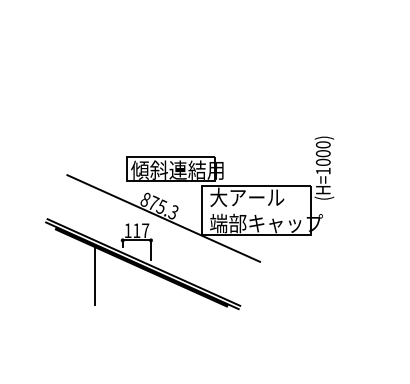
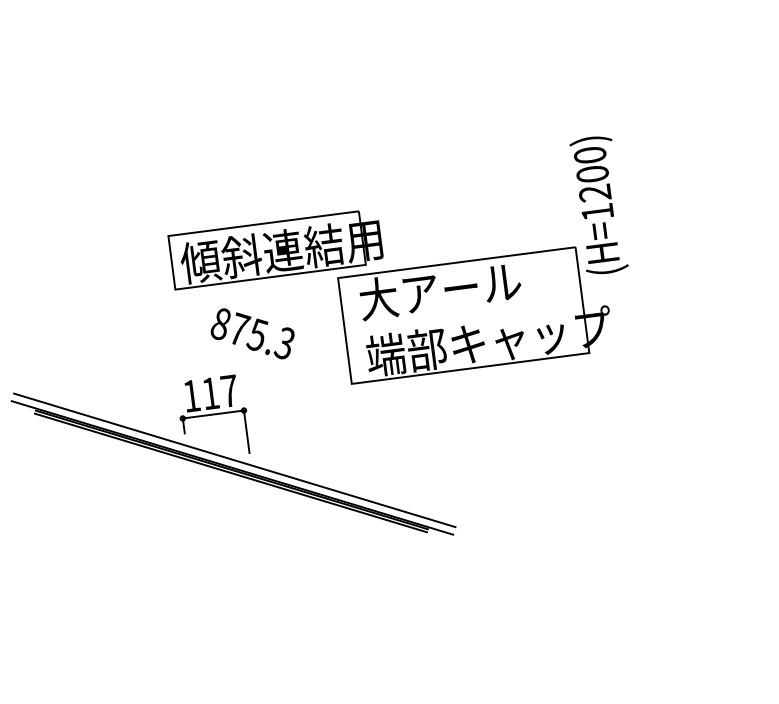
text: (323, 161) -> (595, 191), (H=1000) -> (H=1200)
line: (163, 218) -> (264, 359), removed
line: (94, 275) -> (131, 502), removed

